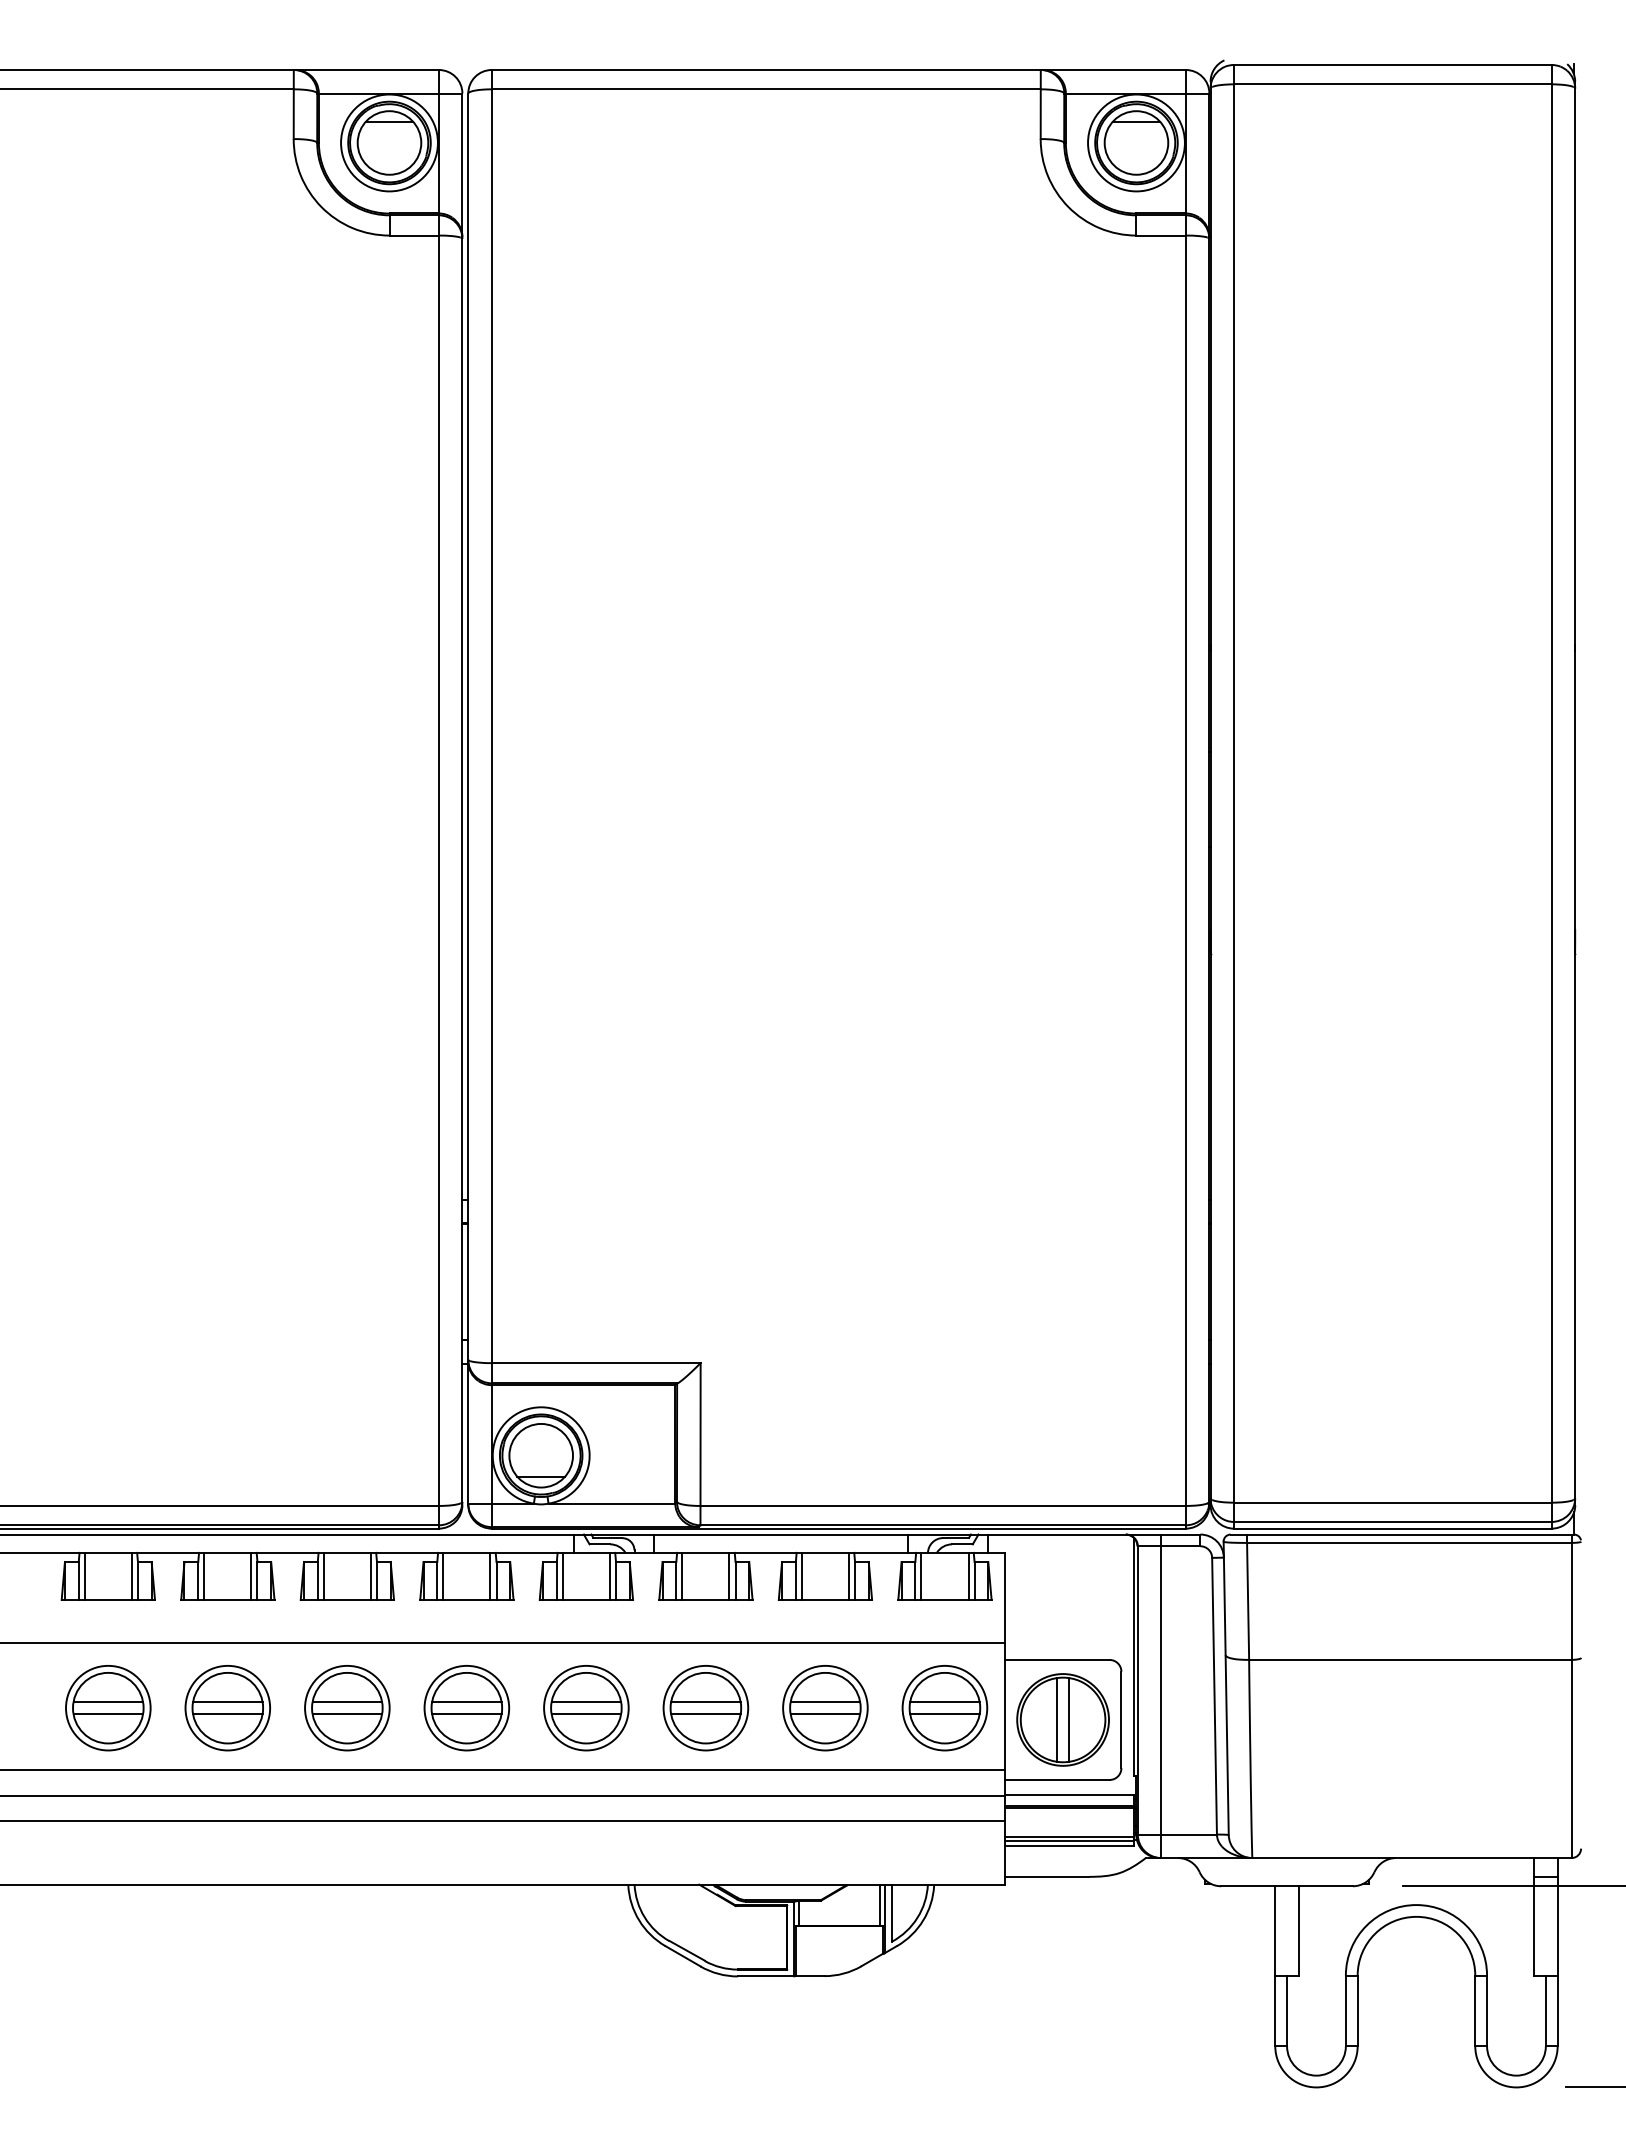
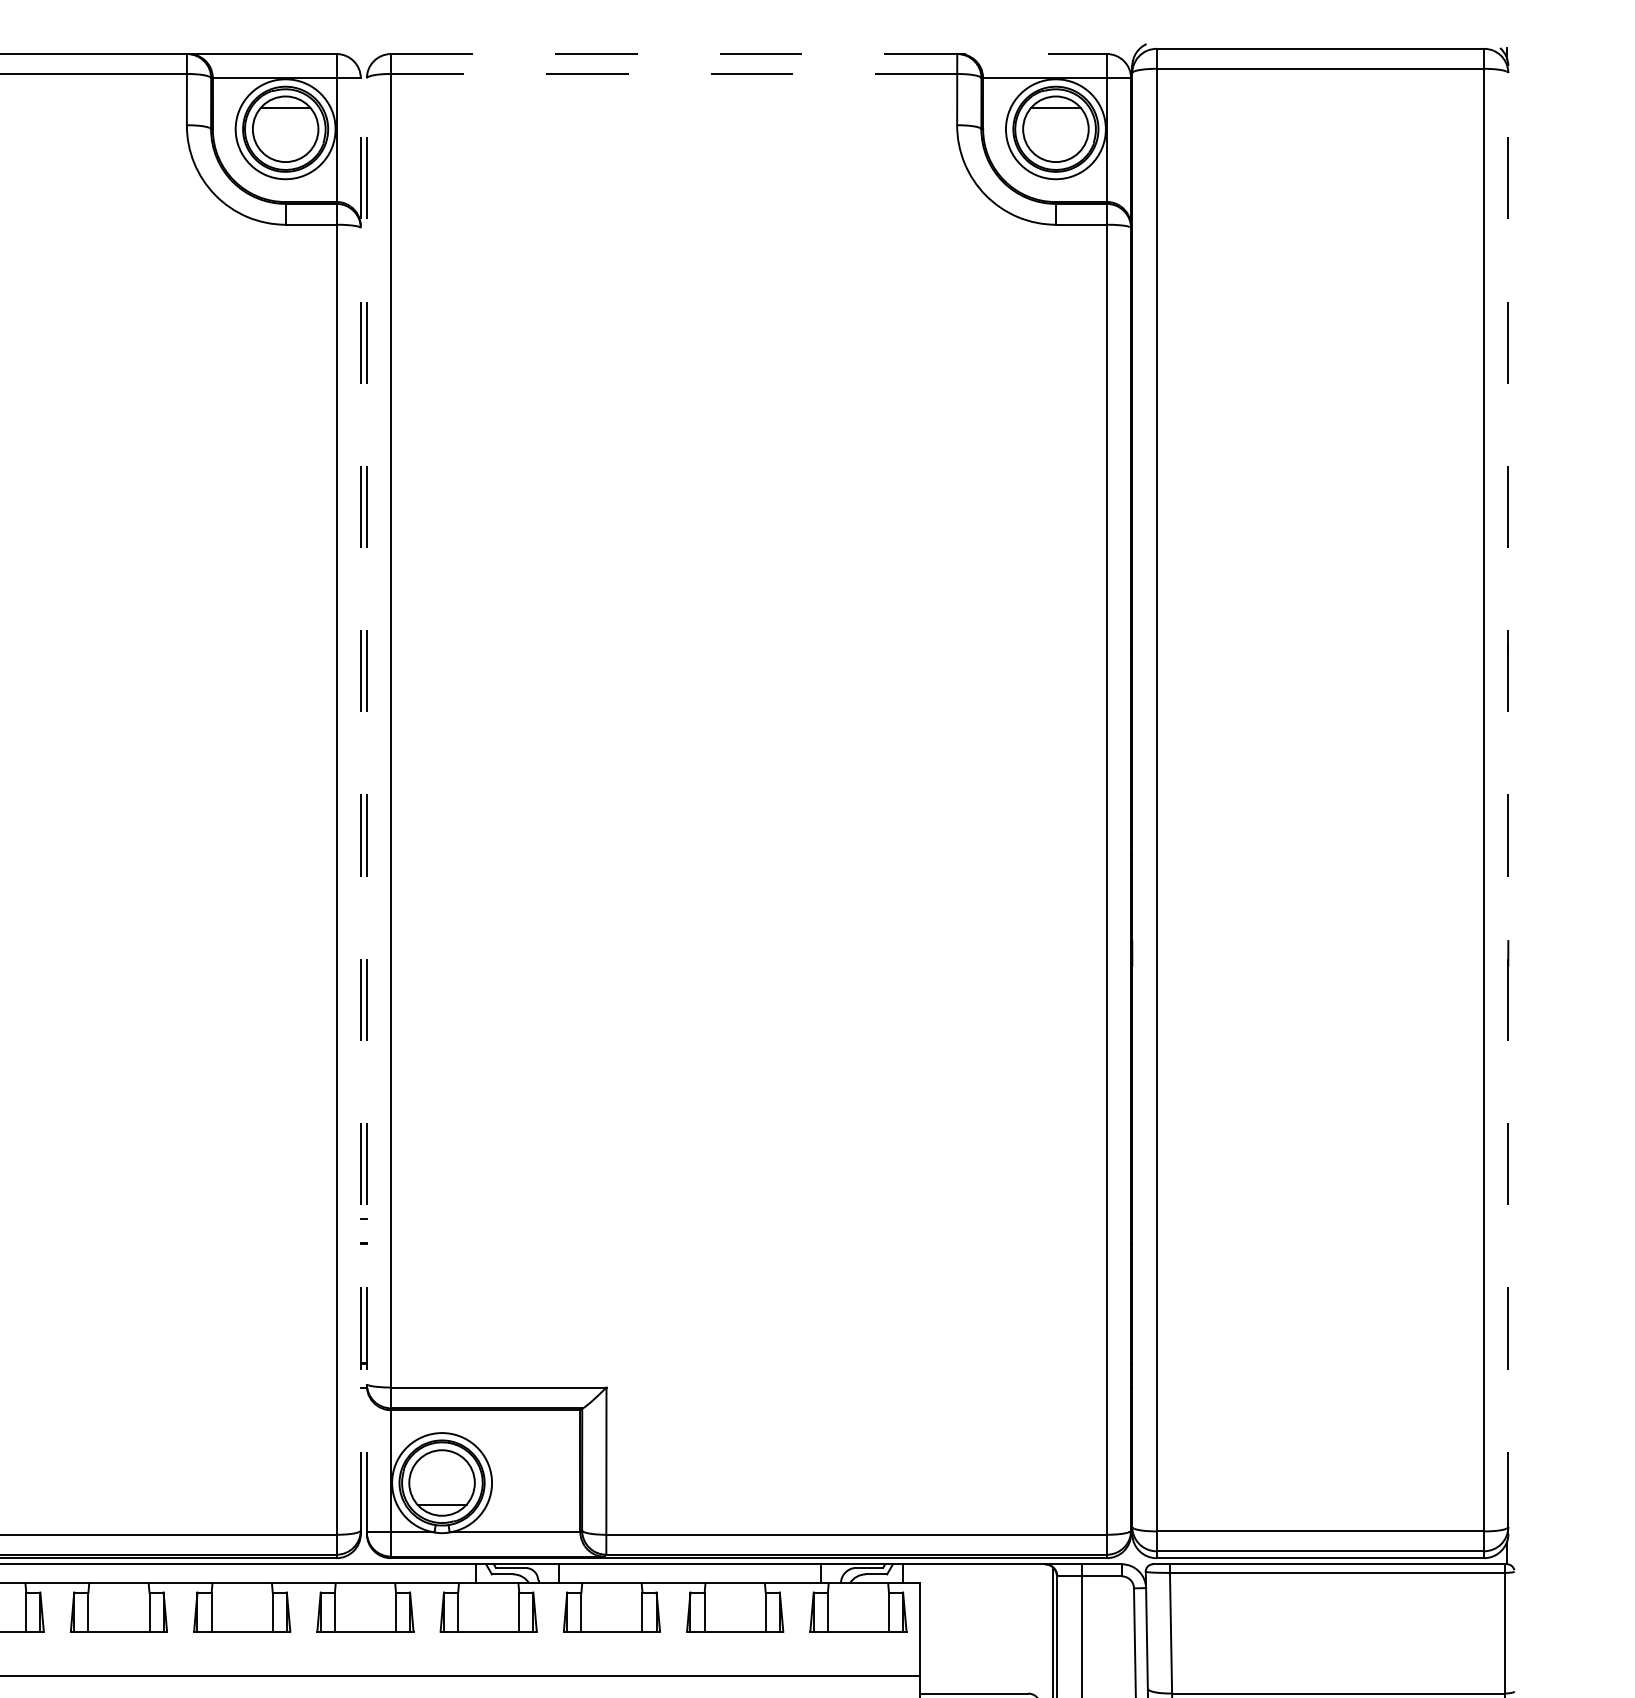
line: (839, 70) -> (749, 54), solid -> dashed
line: (765, 89) -> (673, 74), solid -> dashed
line: (1575, 793) -> (1508, 800), solid -> dashed
line: (462, 799) -> (360, 806), solid -> dashed
line: (468, 799) -> (367, 806), solid -> dashed
line: (131, 1575) -> (19, 1606), removed
line: (204, 1575) -> (94, 1606), removed
line: (251, 1575) -> (143, 1606), removed
line: (323, 1575) -> (217, 1606), removed
line: (370, 1575) -> (266, 1606), removed
line: (443, 1575) -> (341, 1606), removed
line: (490, 1575) -> (389, 1606), removed
line: (562, 1575) -> (464, 1606), removed
line: (609, 1575) -> (512, 1606), removed
line: (682, 1575) -> (587, 1606), removed
line: (729, 1575) -> (636, 1606), removed
line: (801, 1575) -> (710, 1606), removed
line: (849, 1575) -> (760, 1606), removed
line: (921, 1575) -> (834, 1606), removed
line: (968, 1575) -> (882, 1606), removed

